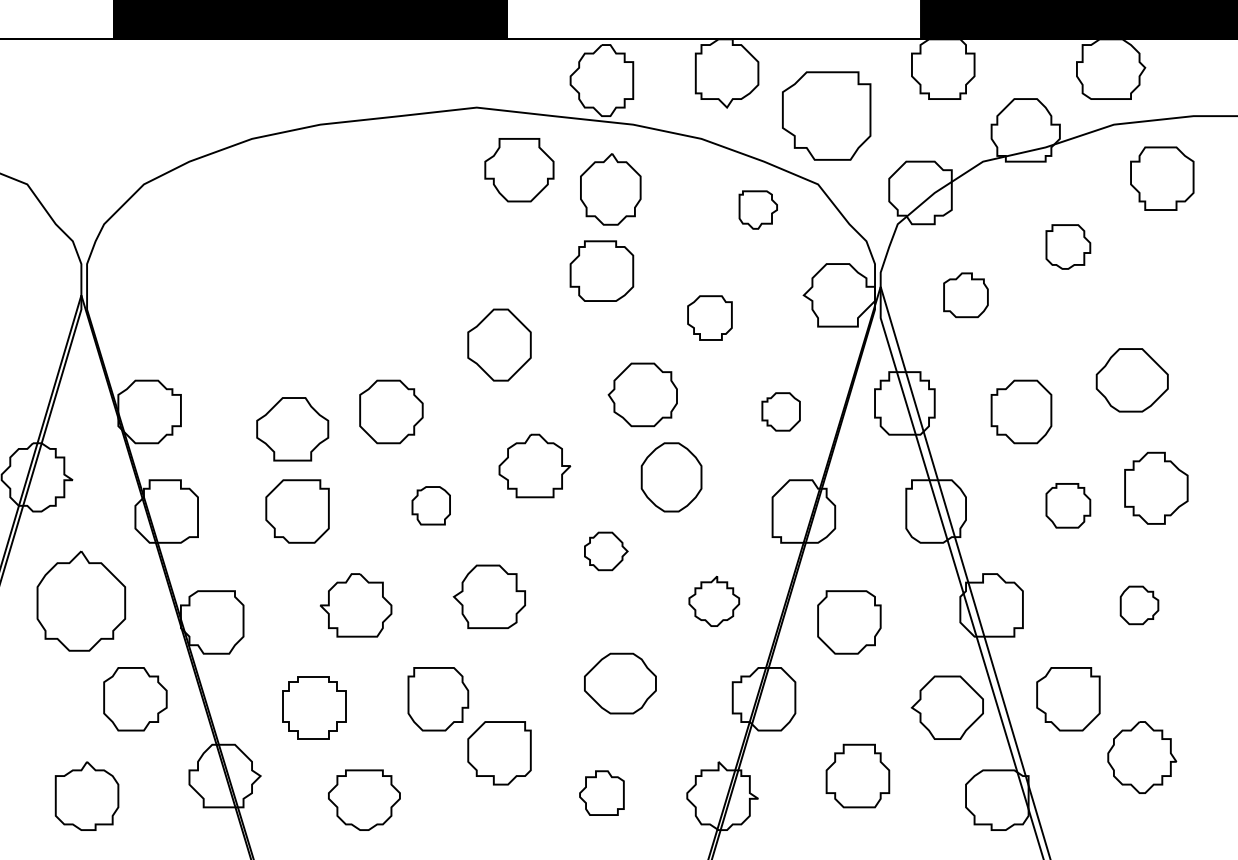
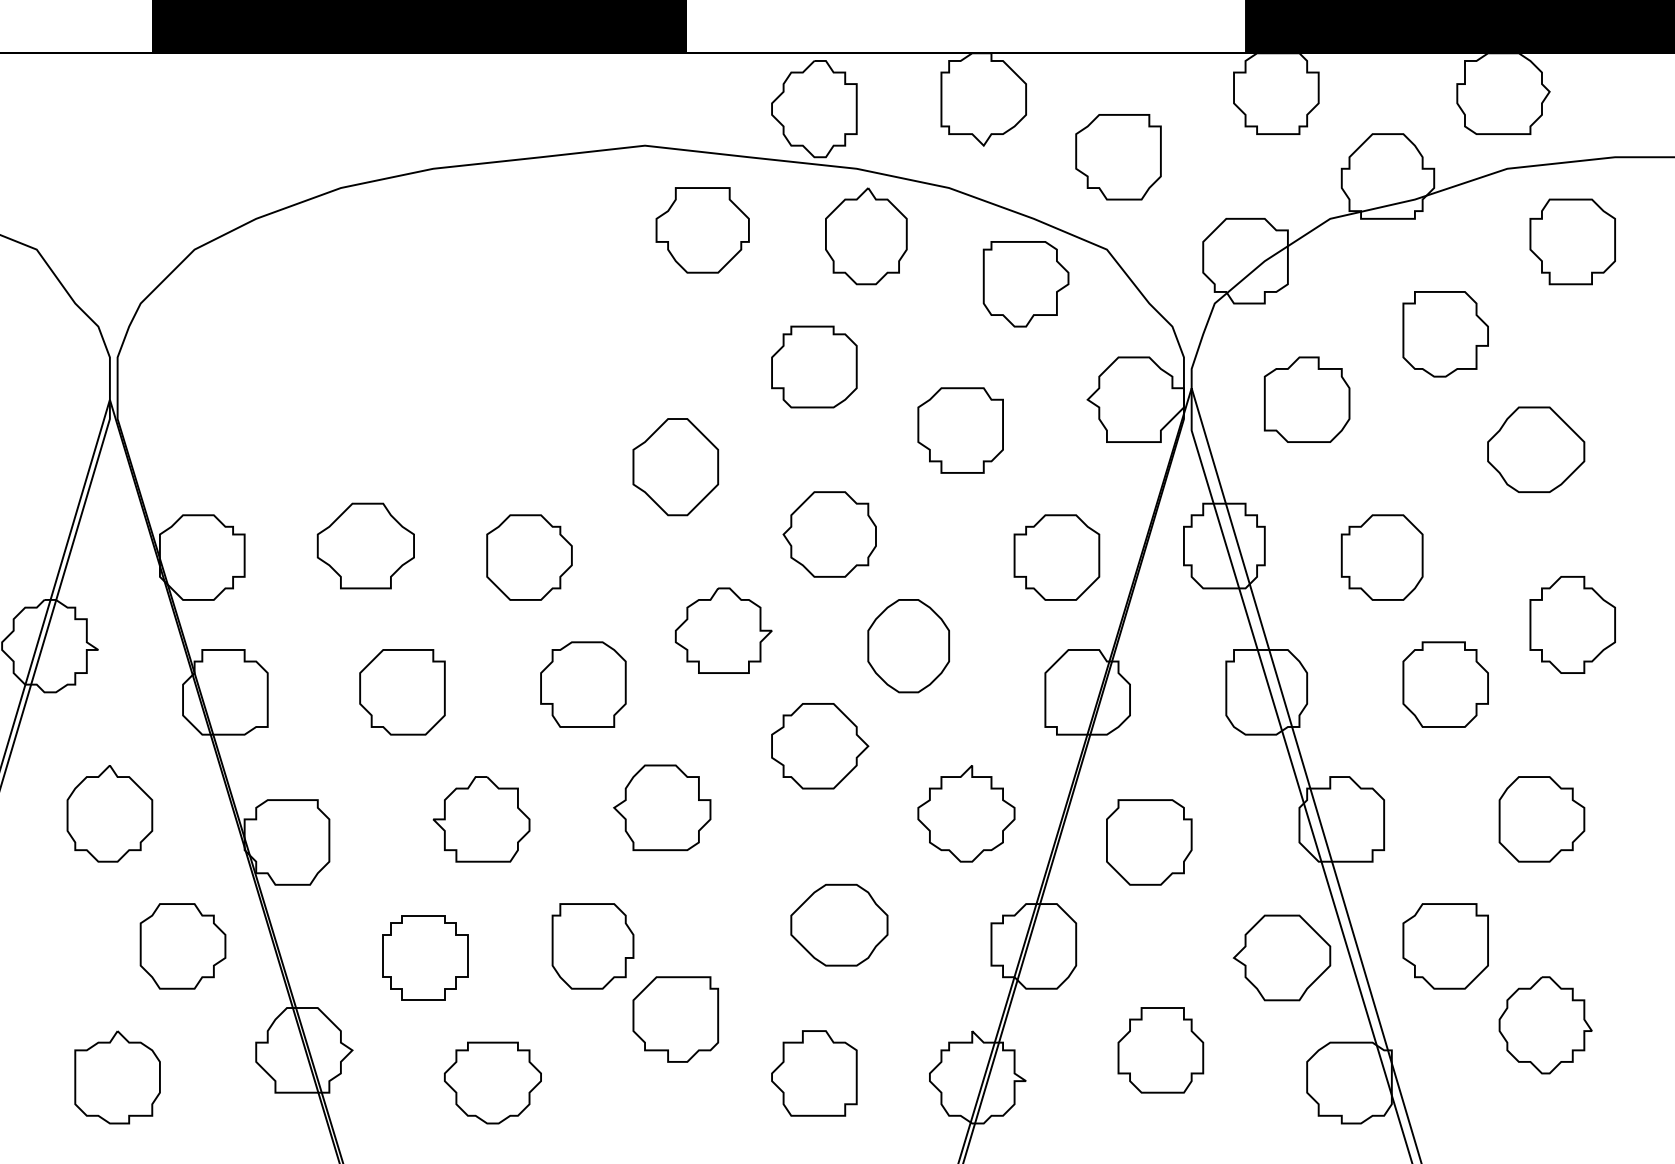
part: (826, 116) -> (1118, 157), size x0.71
part: (610, 189) -> (866, 236), moved
part: (757, 210) -> (1025, 284), size x1.67
part: (1068, 247) -> (1445, 334), size x1.43
part: (965, 295) -> (1306, 399), size x1.43
part: (709, 318) -> (960, 430), size x1.43
part: (1132, 380) -> (1536, 449), moved
part: (642, 394) -> (829, 534), moved
part: (780, 411) -> (1056, 557), size x1.67
part: (292, 428) -> (365, 545), moved
part: (1156, 488) -> (1572, 624), moved
part: (431, 505) -> (583, 684), size x1.67
part: (1068, 505) -> (1445, 684), size x1.43
part: (606, 551) -> (820, 746), size x1.67
part: (81, 601) -> (109, 813), size x0.71
part: (714, 601) -> (966, 813), size x1.43
part: (1139, 605) -> (1541, 819), size x1.67
part: (602, 793) -> (814, 1073), size x1.43

